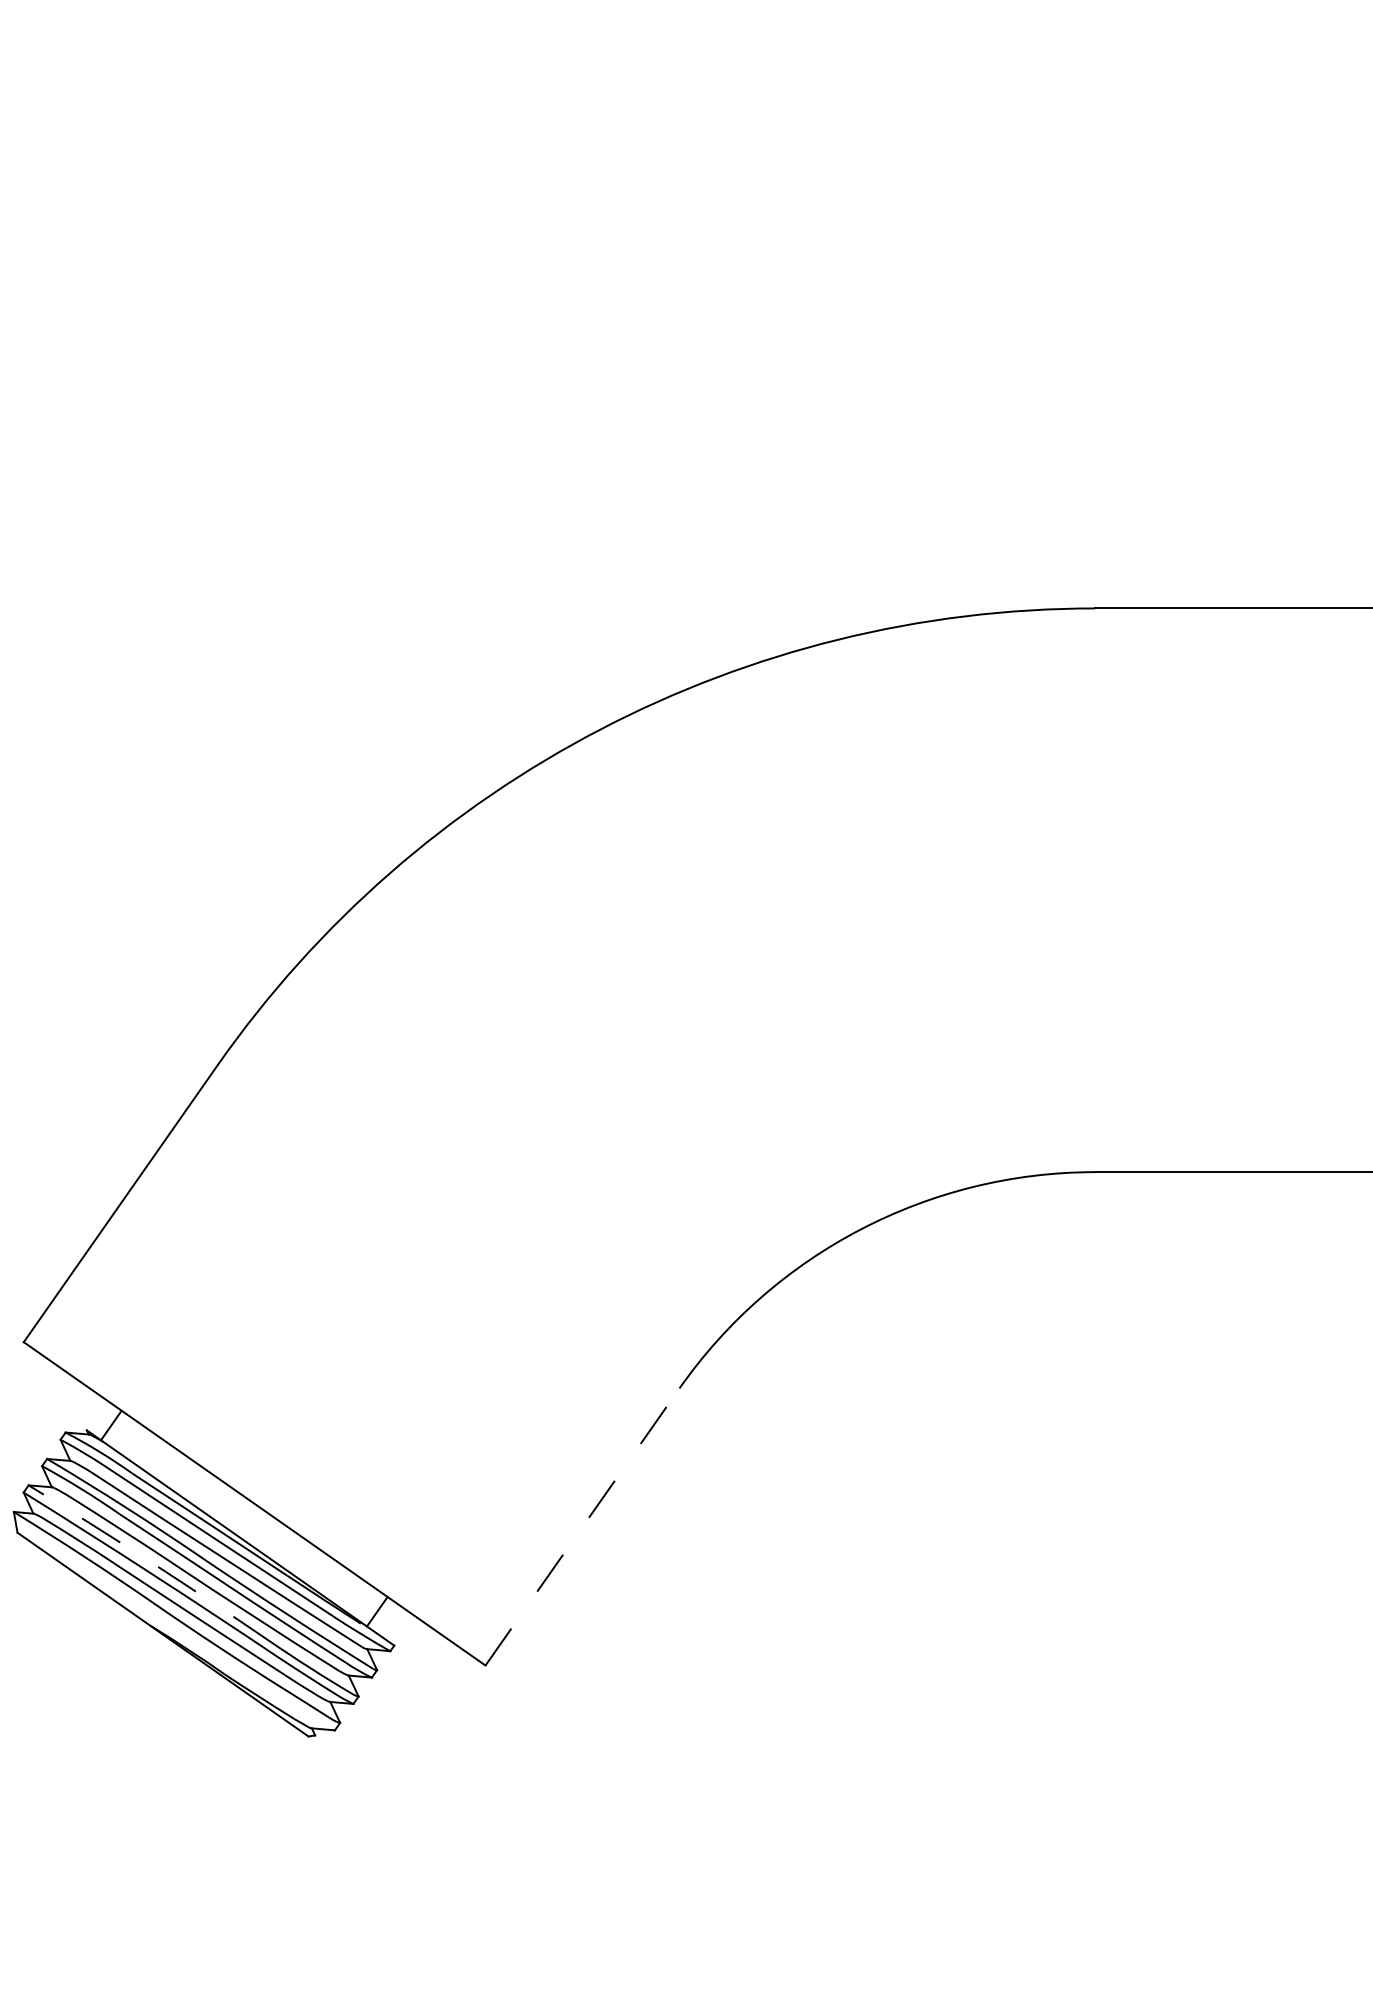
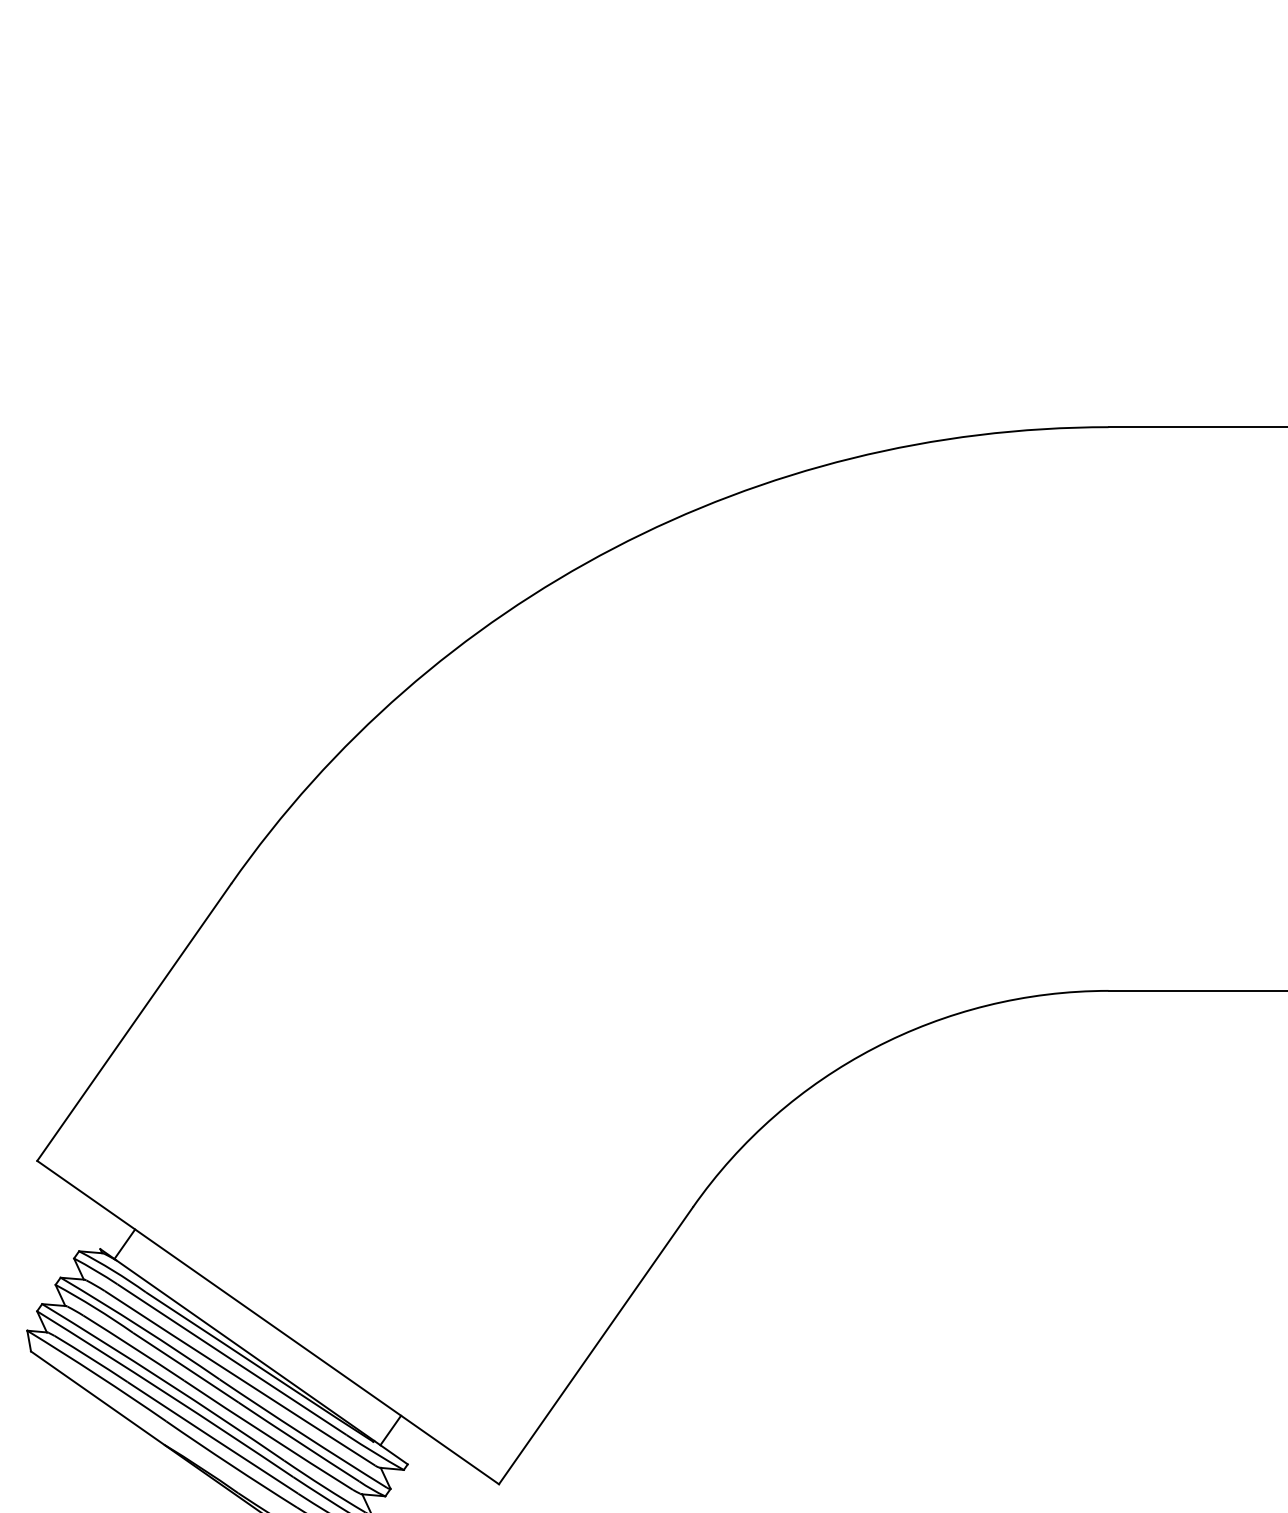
line: (582, 1526) -> (595, 1345), dashed -> solid
arc: (150, 1562) -> (163, 1381), dashed -> solid

